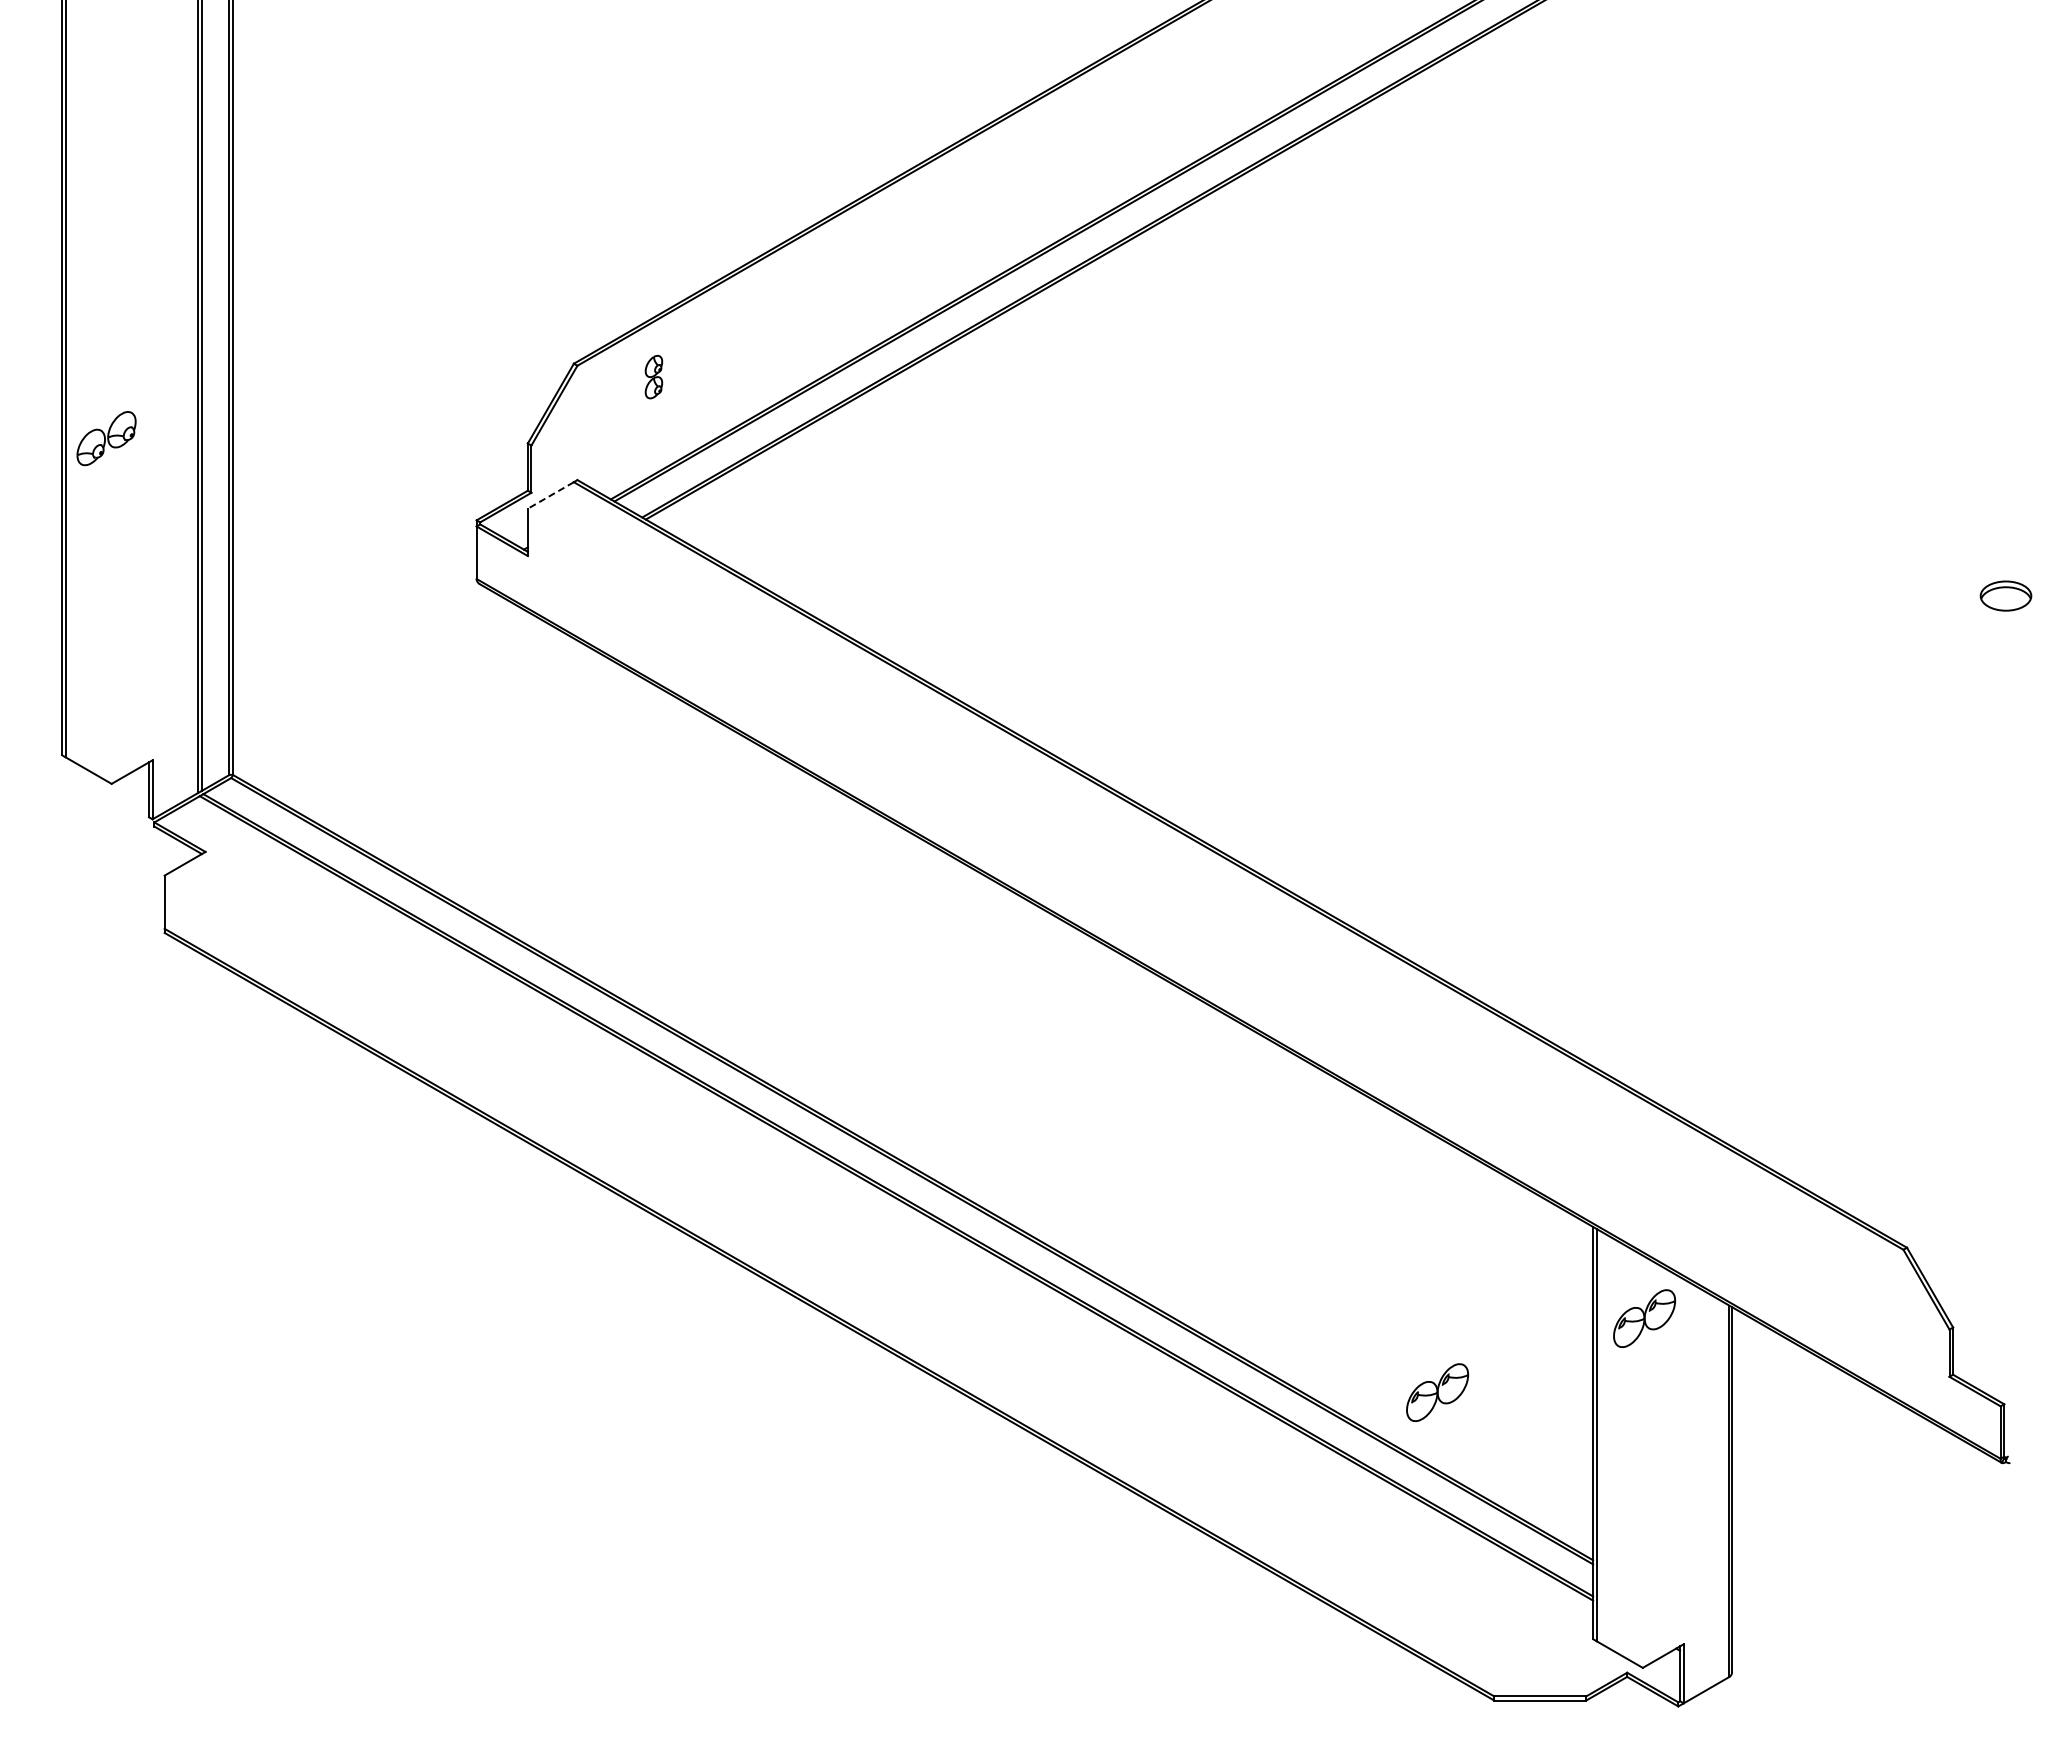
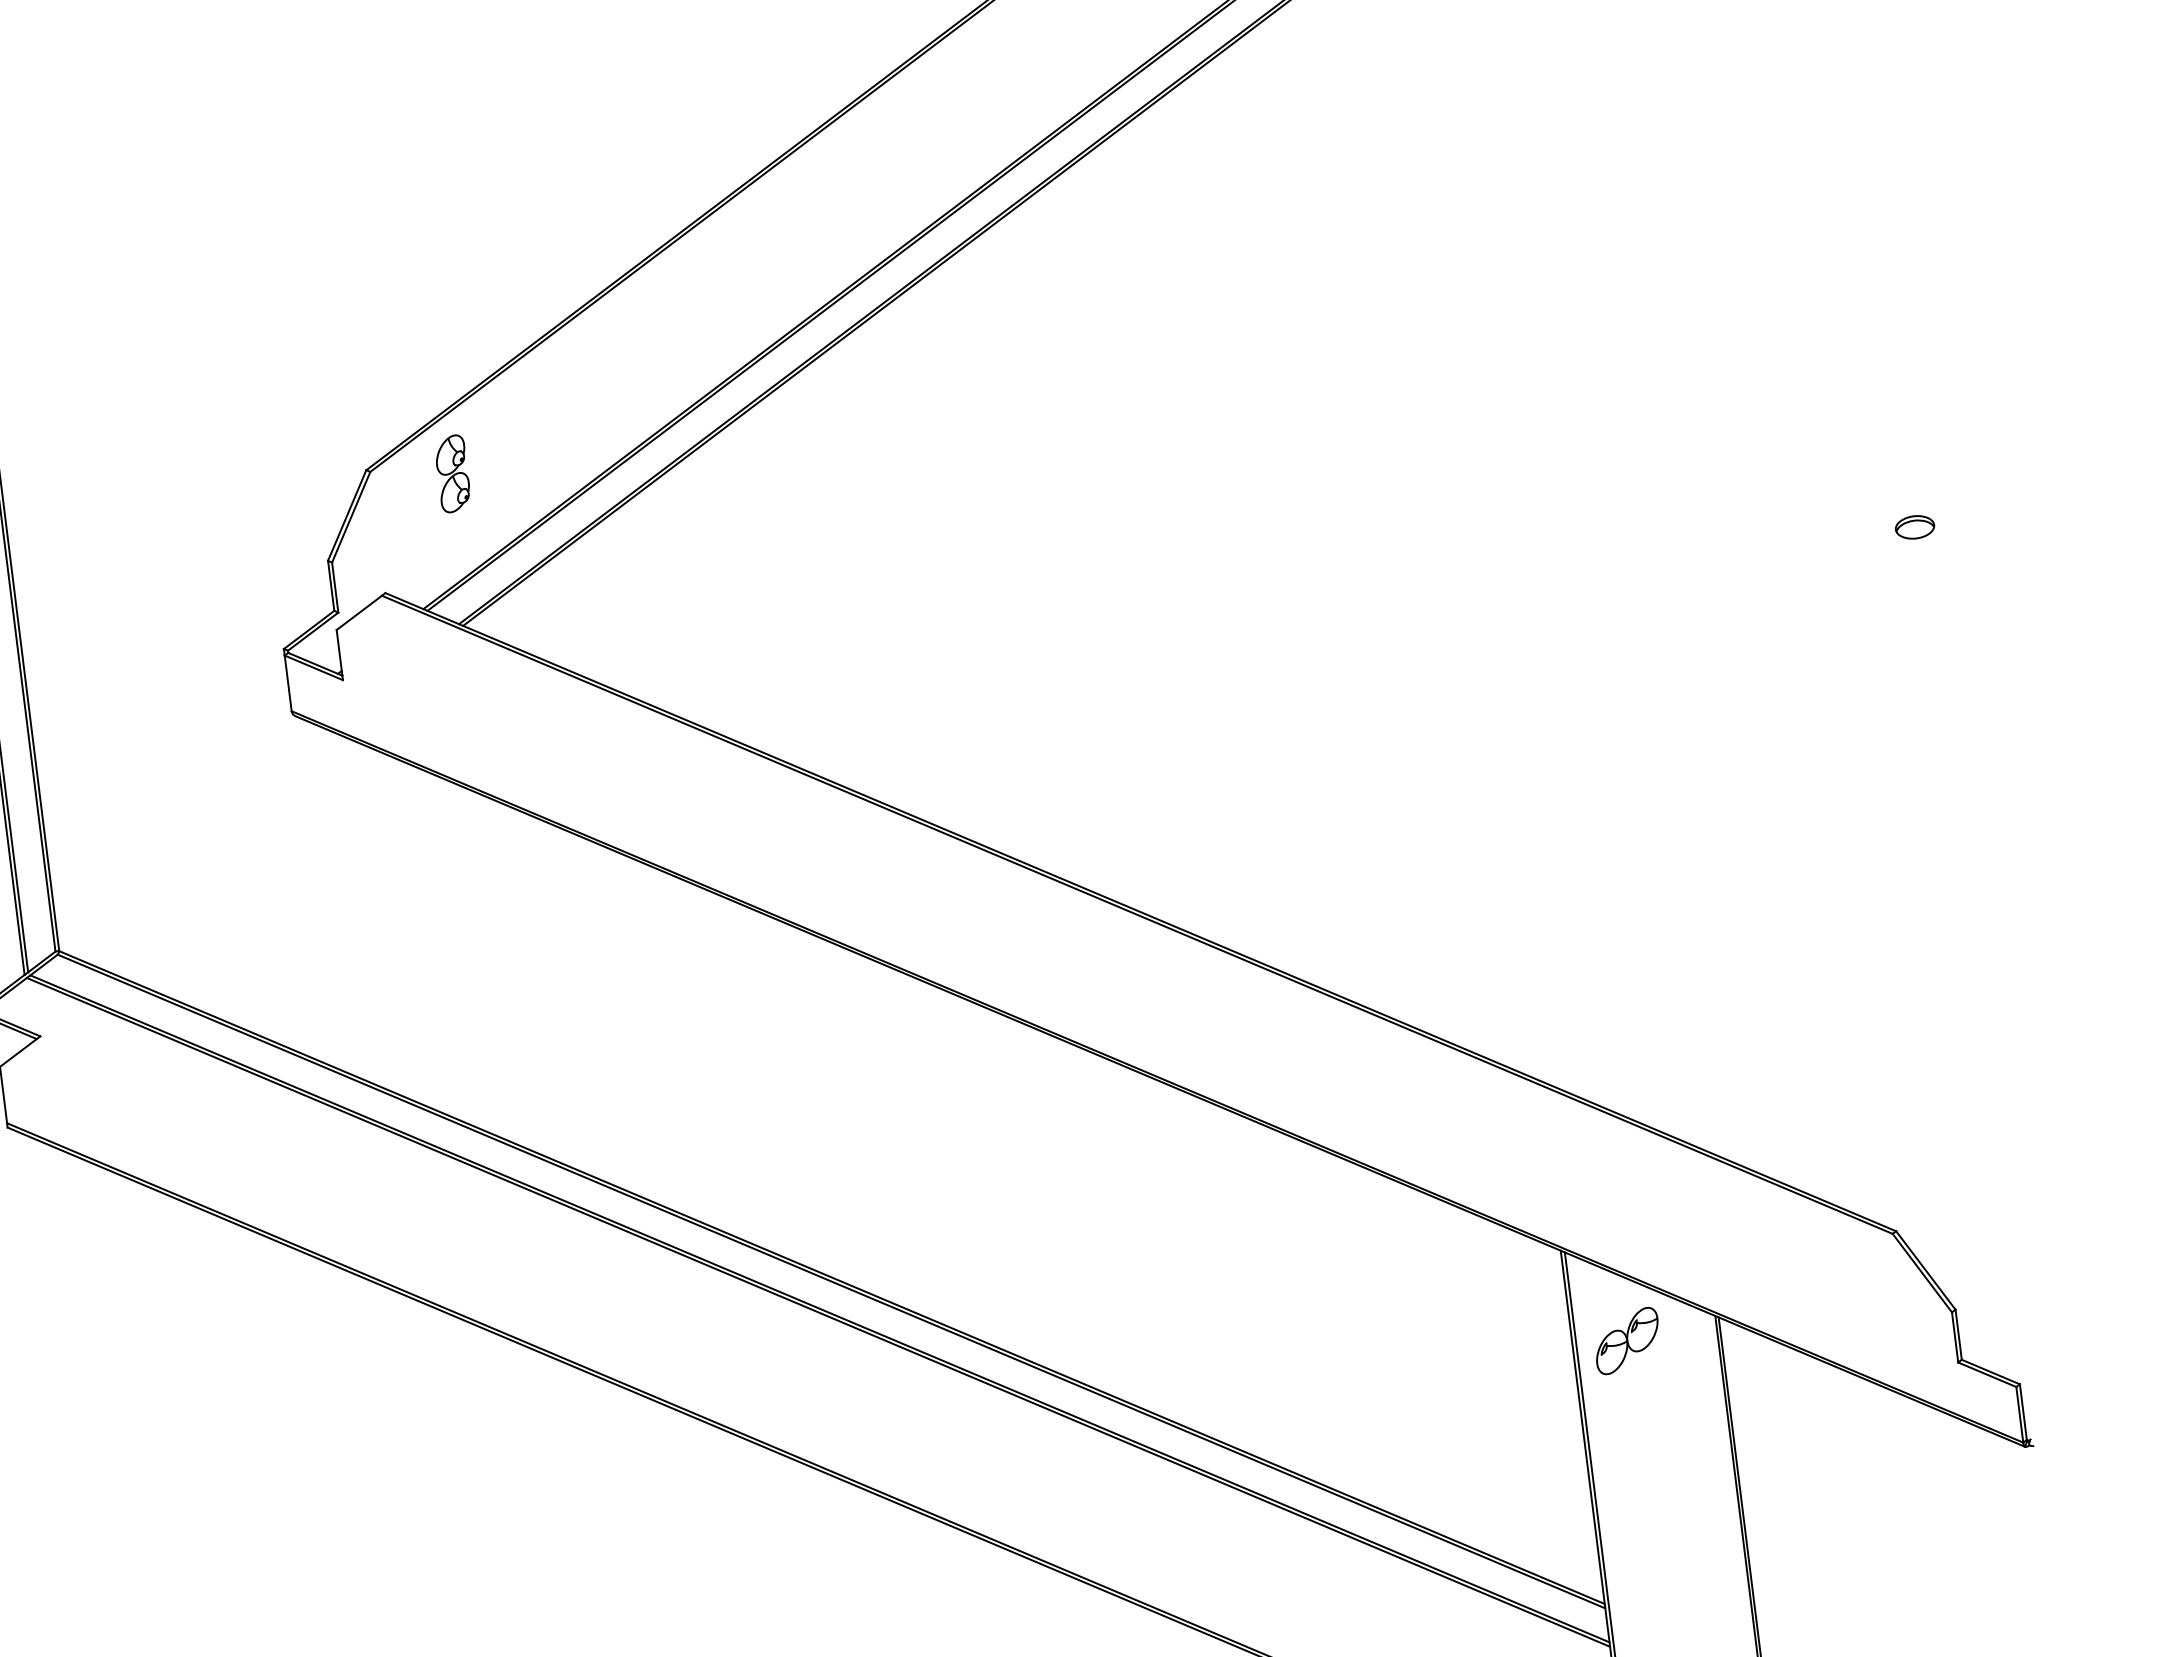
part: (653, 376) -> (452, 473), size x1.67
line: (550, 495) -> (358, 612), dashed -> solid
part: (2005, 595) -> (1914, 526), size x0.71
part: (1437, 1392) -> (1417, 1446), removed

